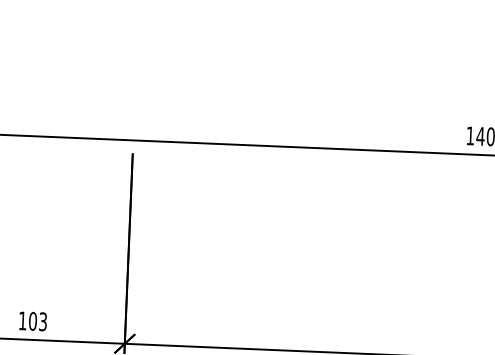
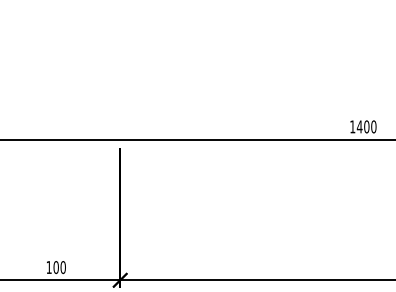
text: (42, 321) -> (62, 267), 103 -> 100

